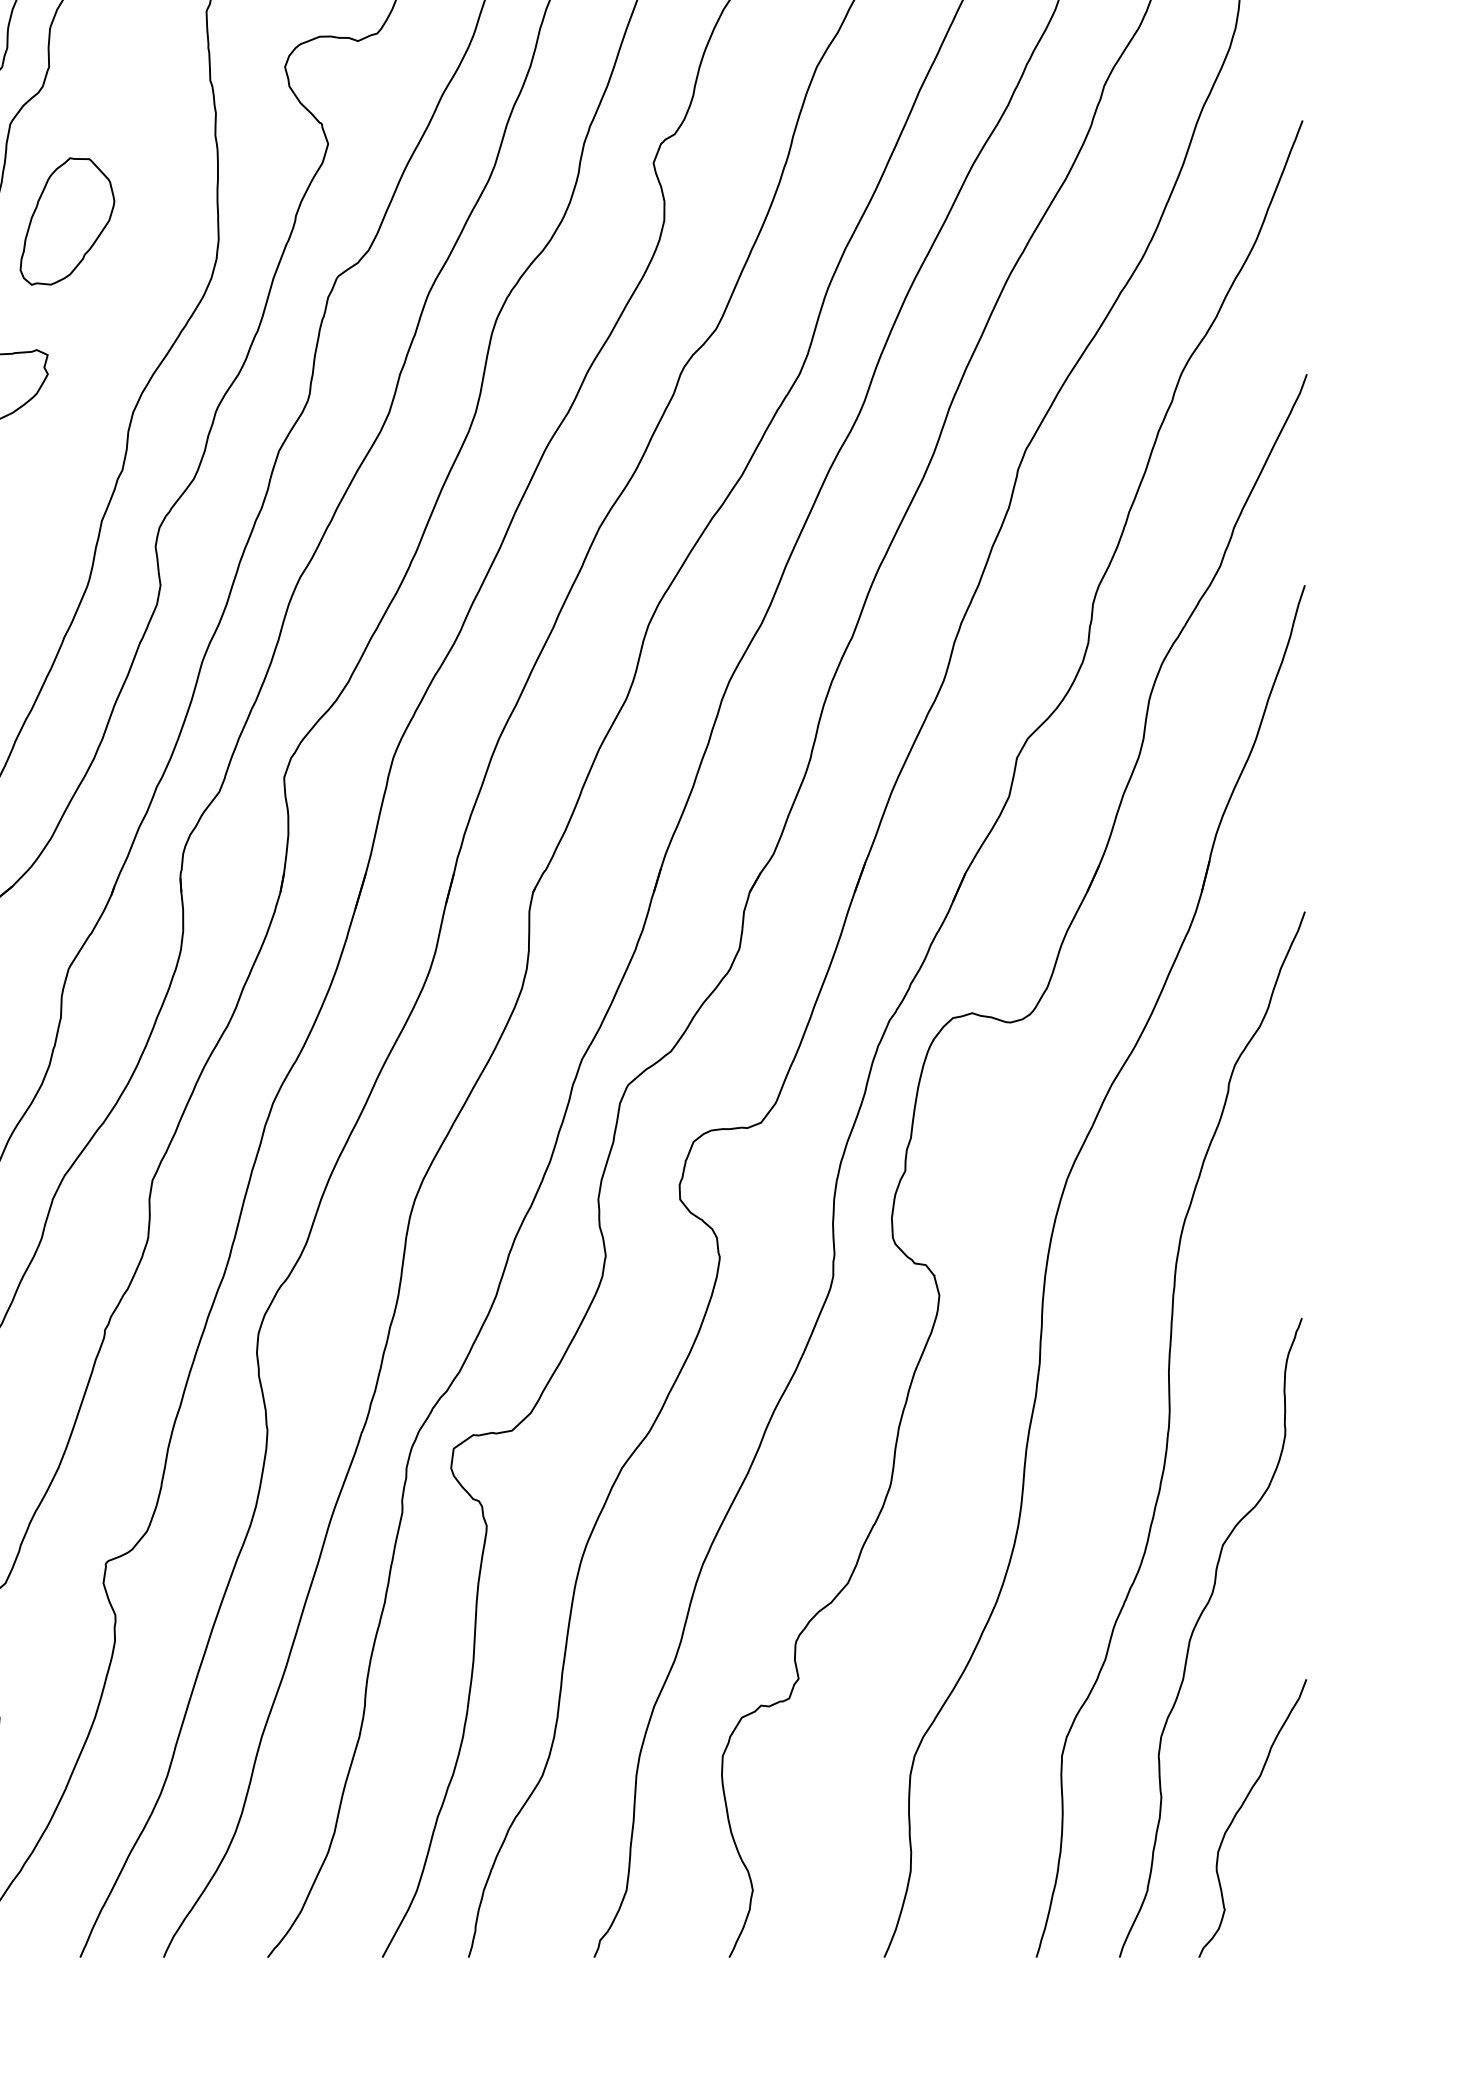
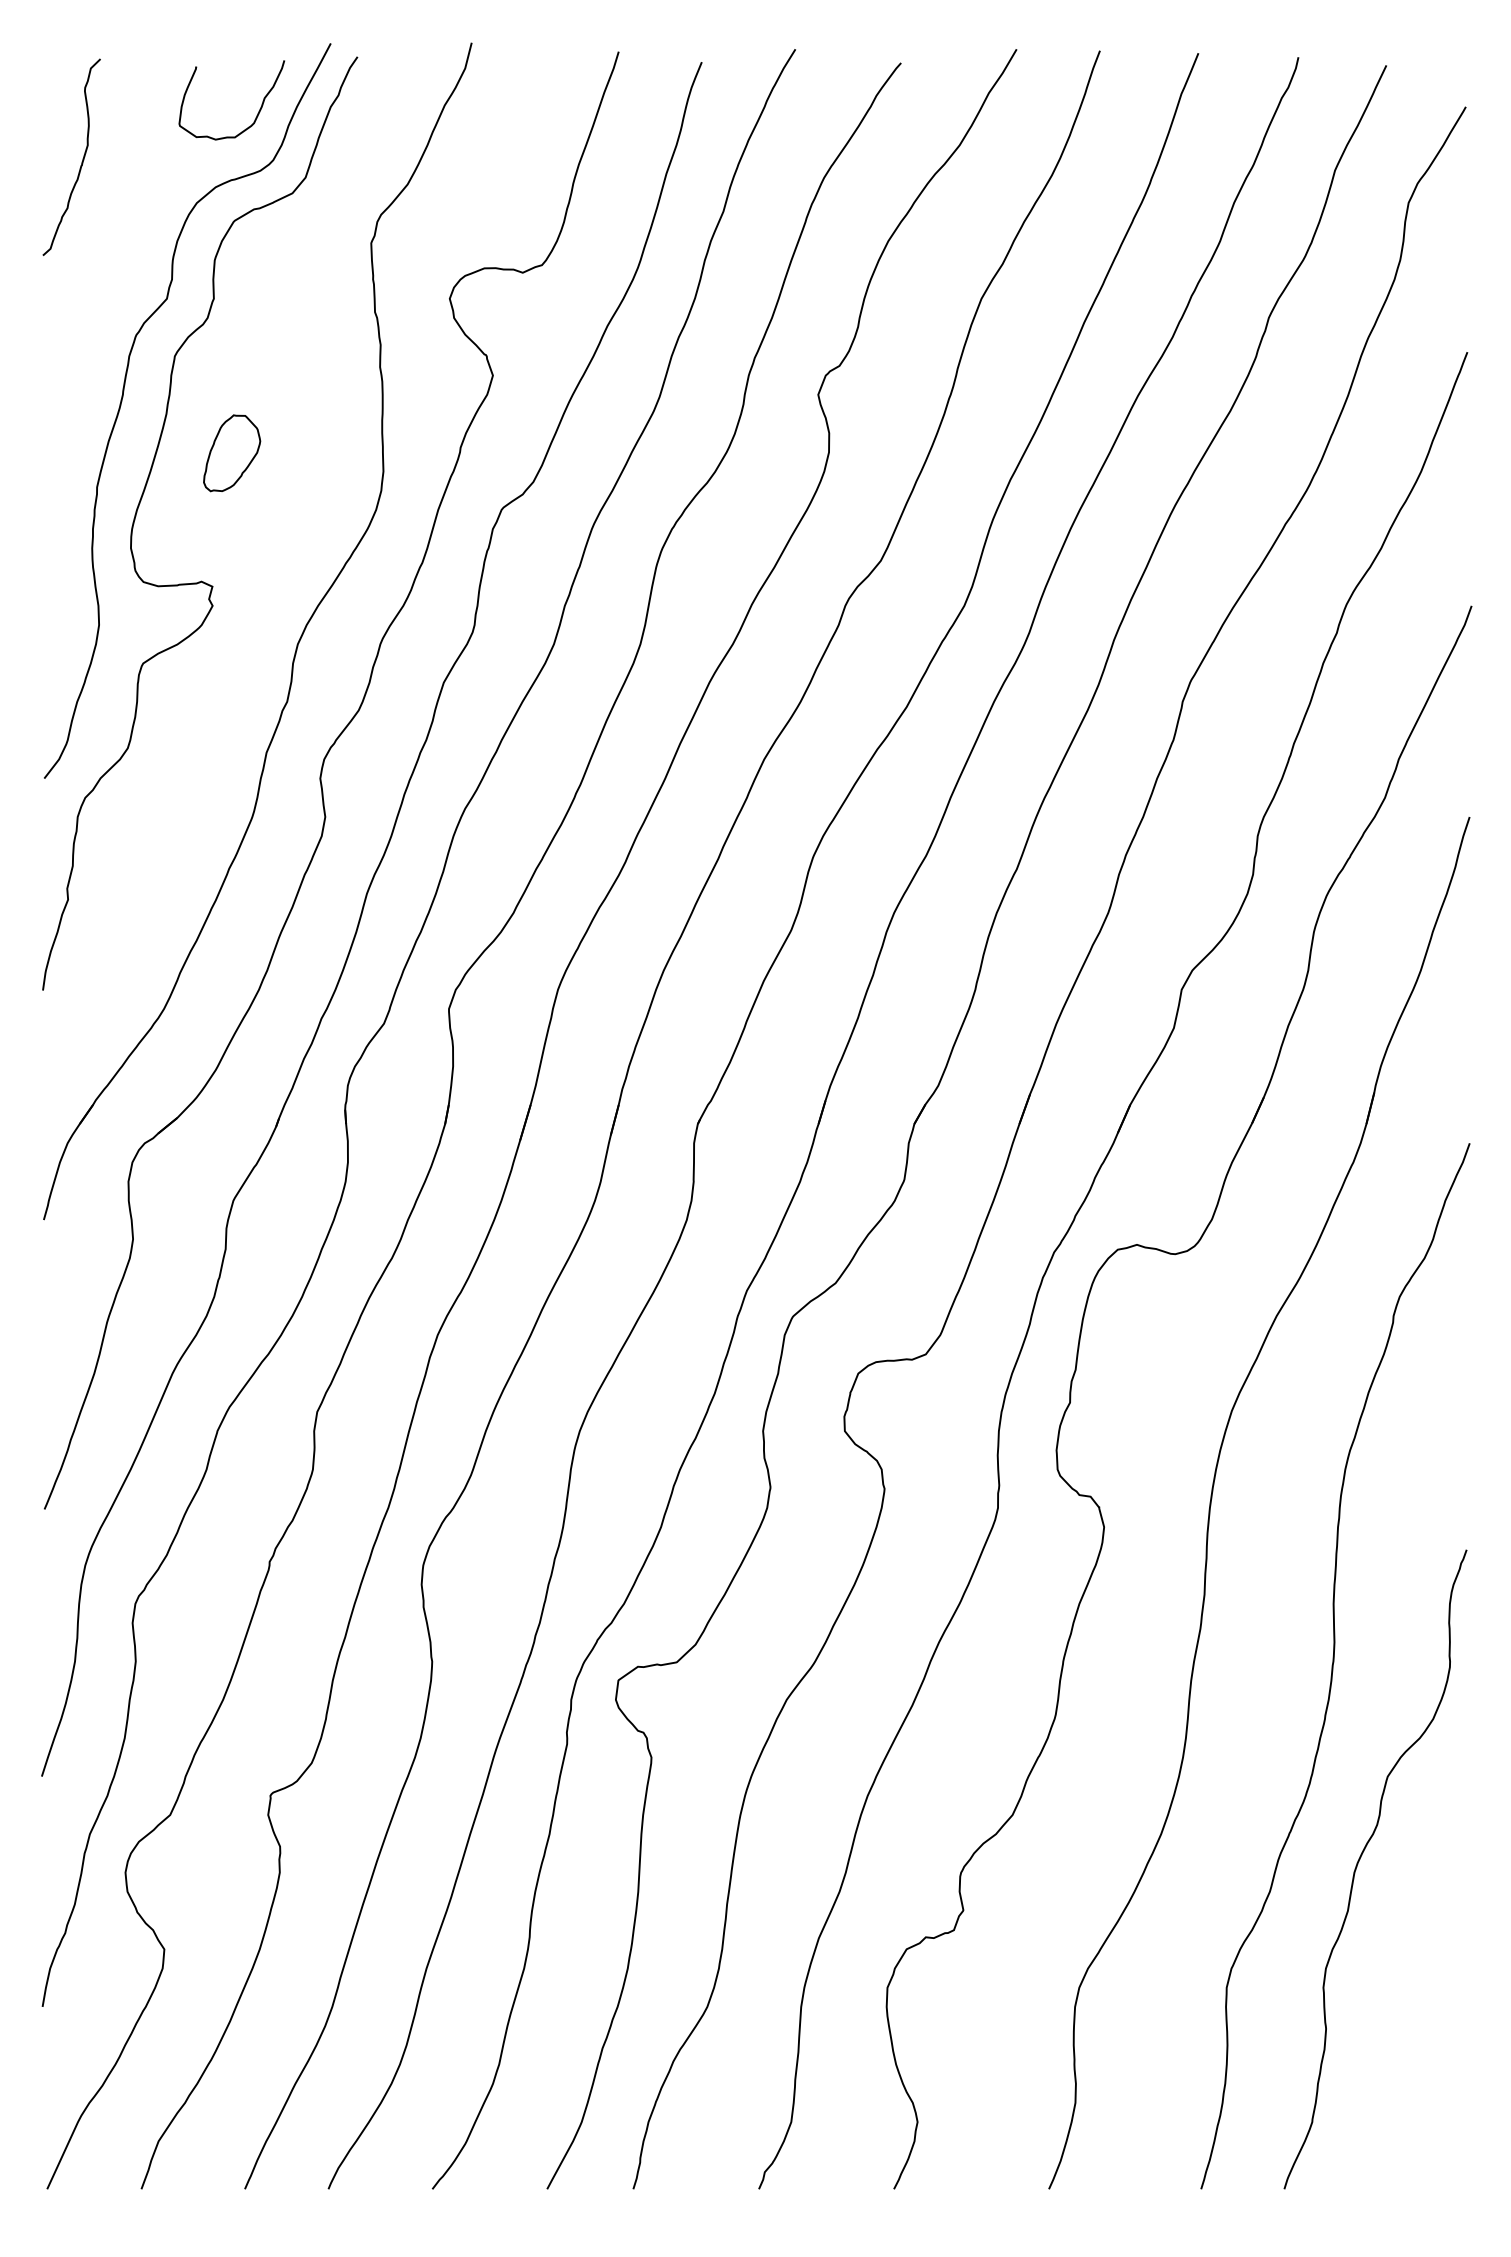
part: (66, 221) -> (231, 453), size x0.6
curve: (1239, 1810) -> (1404, 2042), removed

